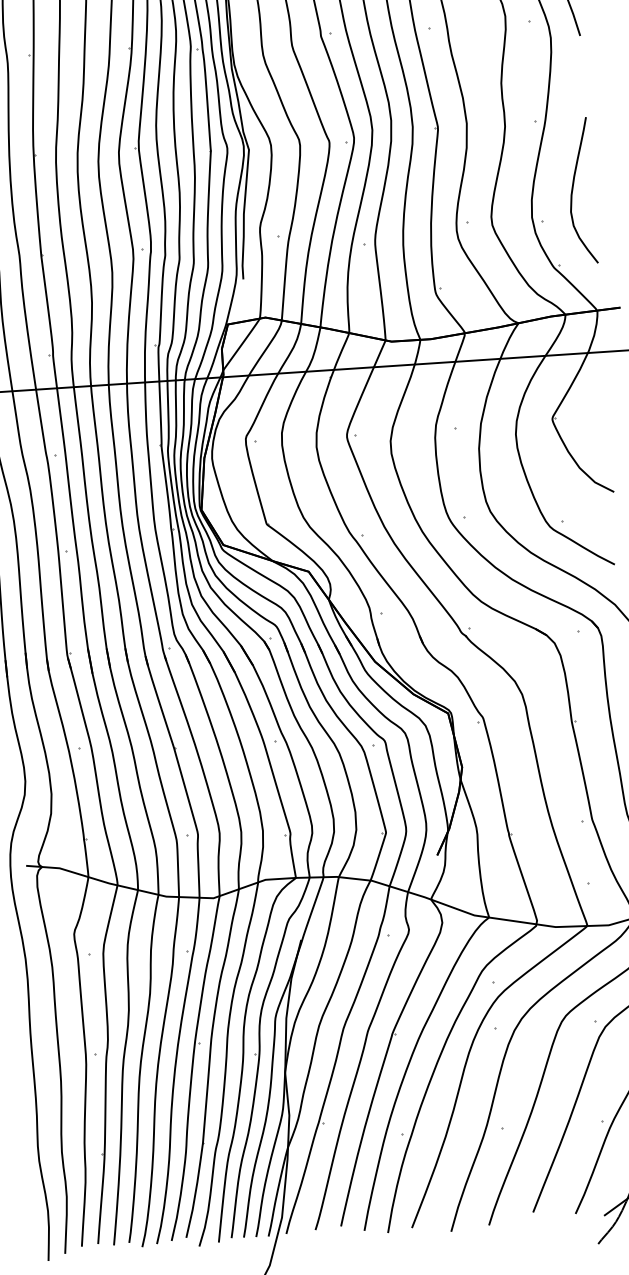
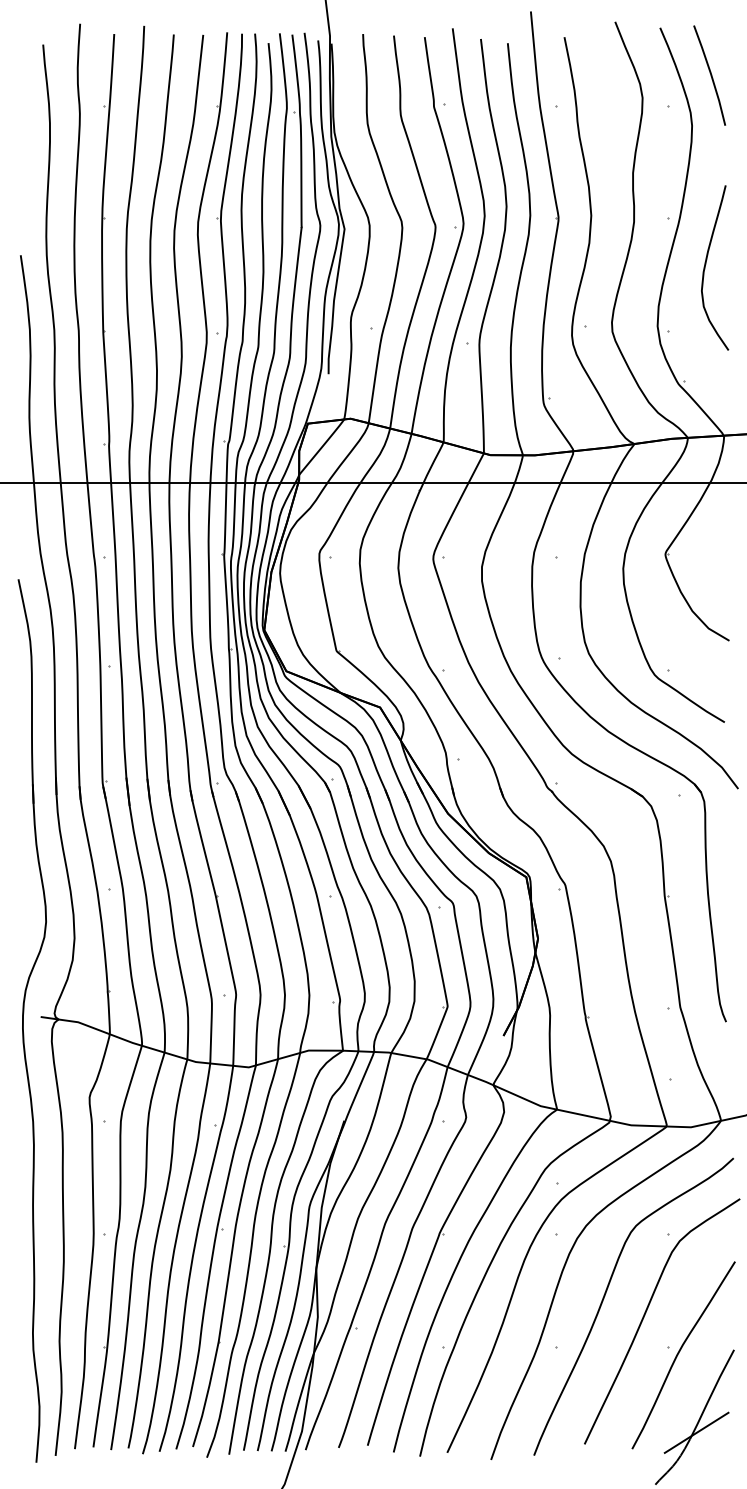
curve: (573, 188) -> (706, 264), moved

